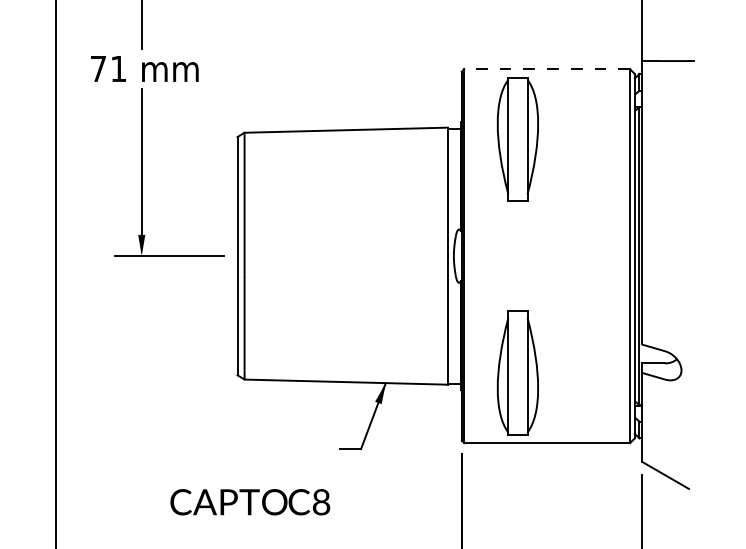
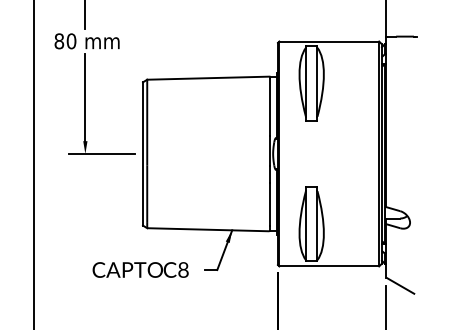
text: (108, 69) -> (65, 41), 71 -> 80
line: (547, 69) -> (329, 41), dashed -> solid
text: (249, 501) -> (140, 269), moved

